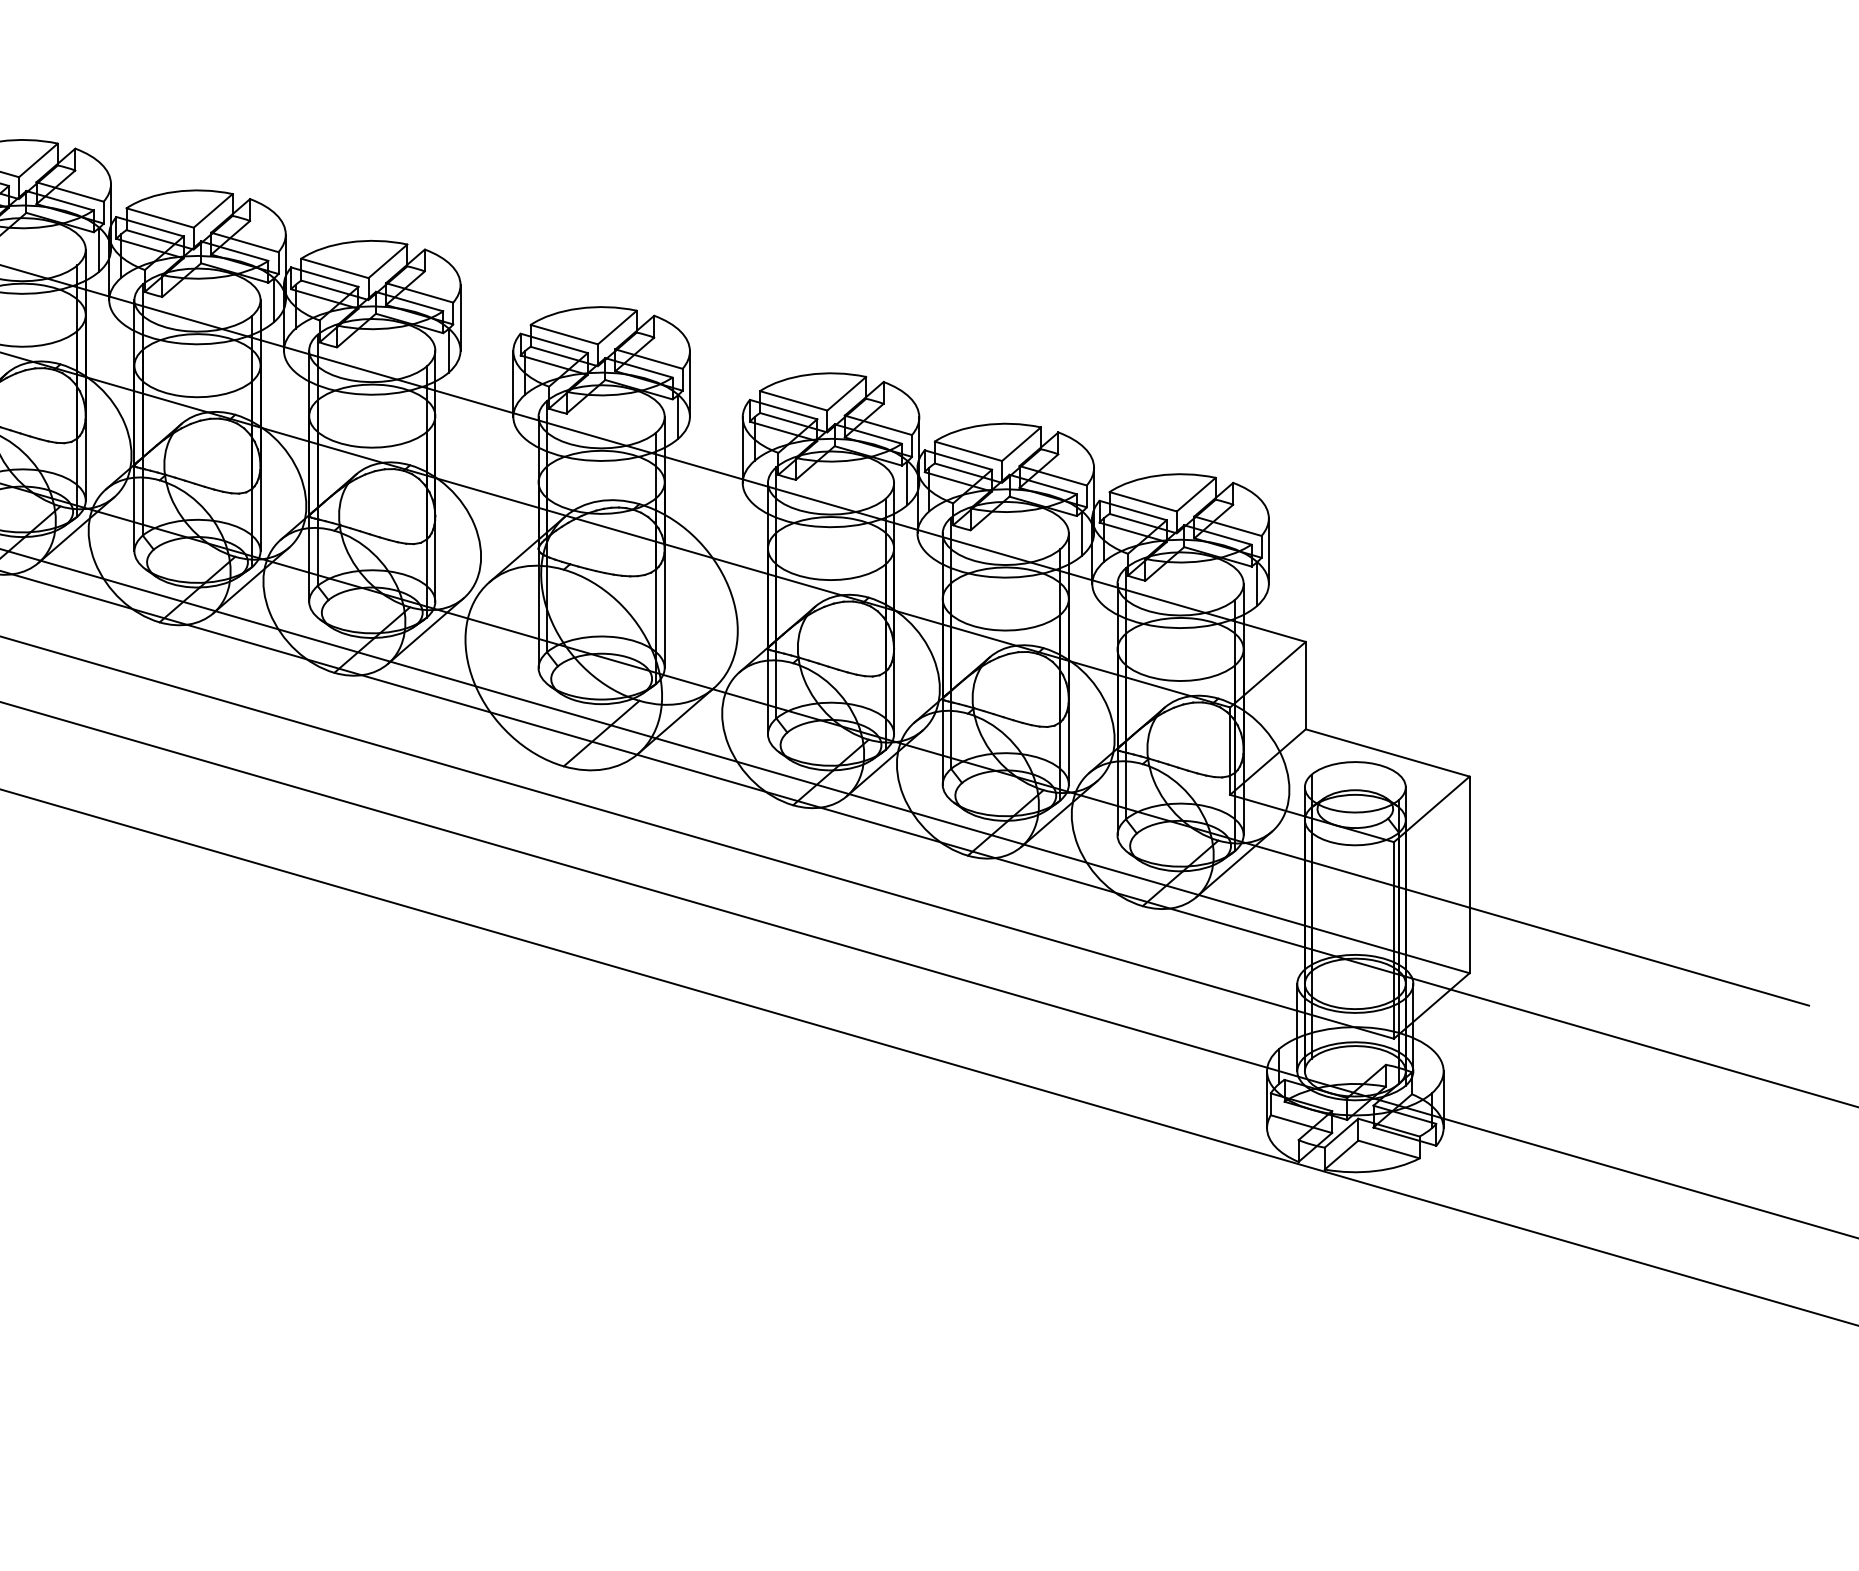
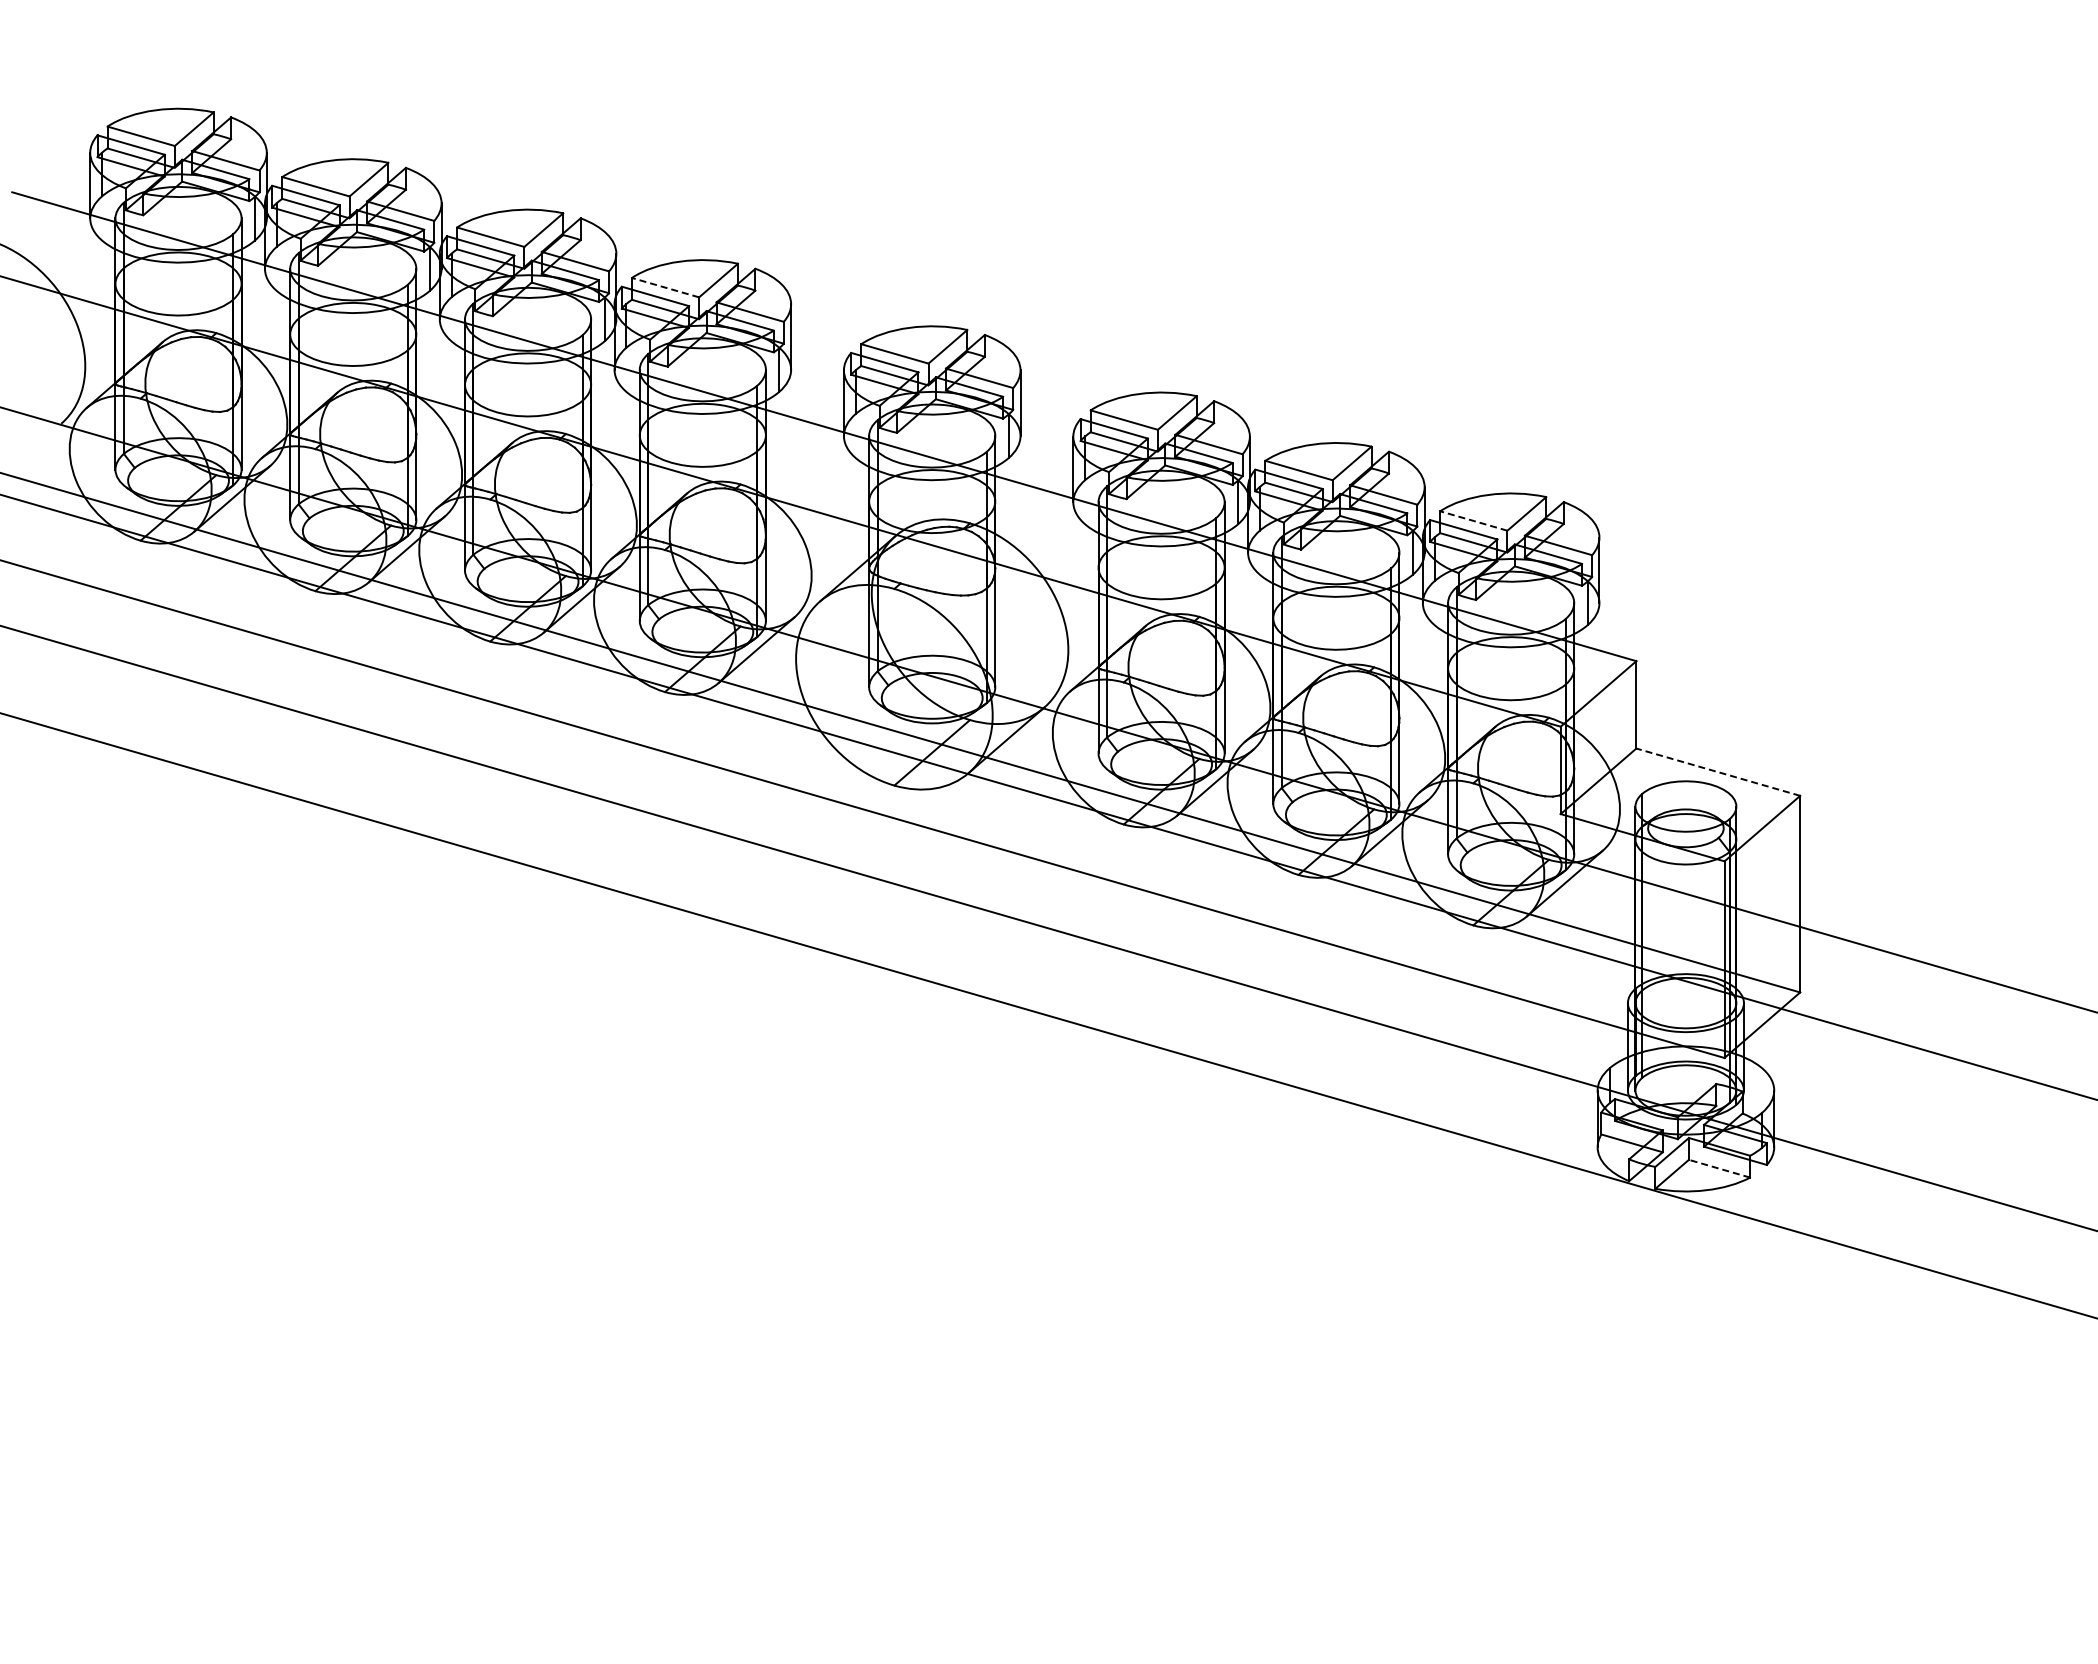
line: (334, 268) -> (665, 287), solid -> dashed
line: (1142, 502) -> (1473, 521), solid -> dashed
line: (1386, 753) -> (1717, 772), solid -> dashed
line: (1388, 1149) -> (1719, 1168), solid -> dashed

